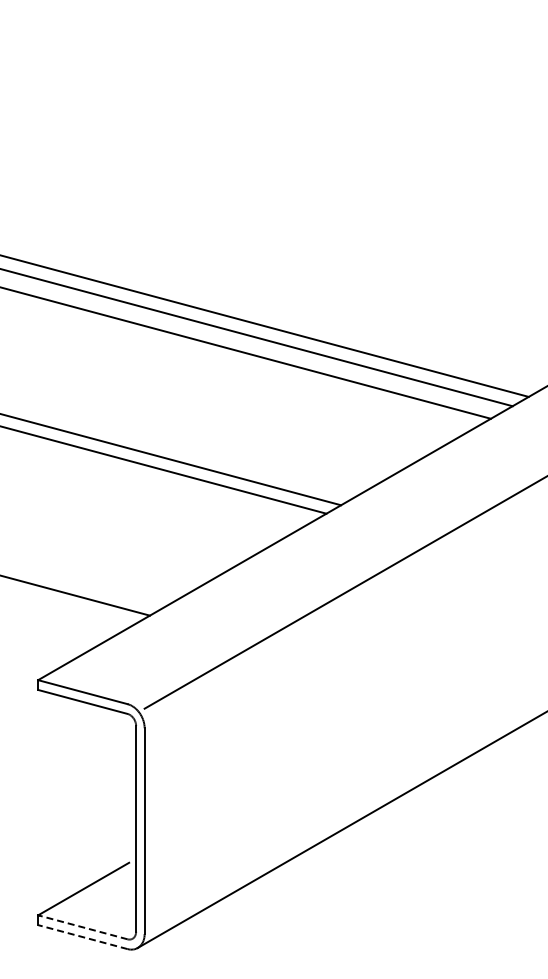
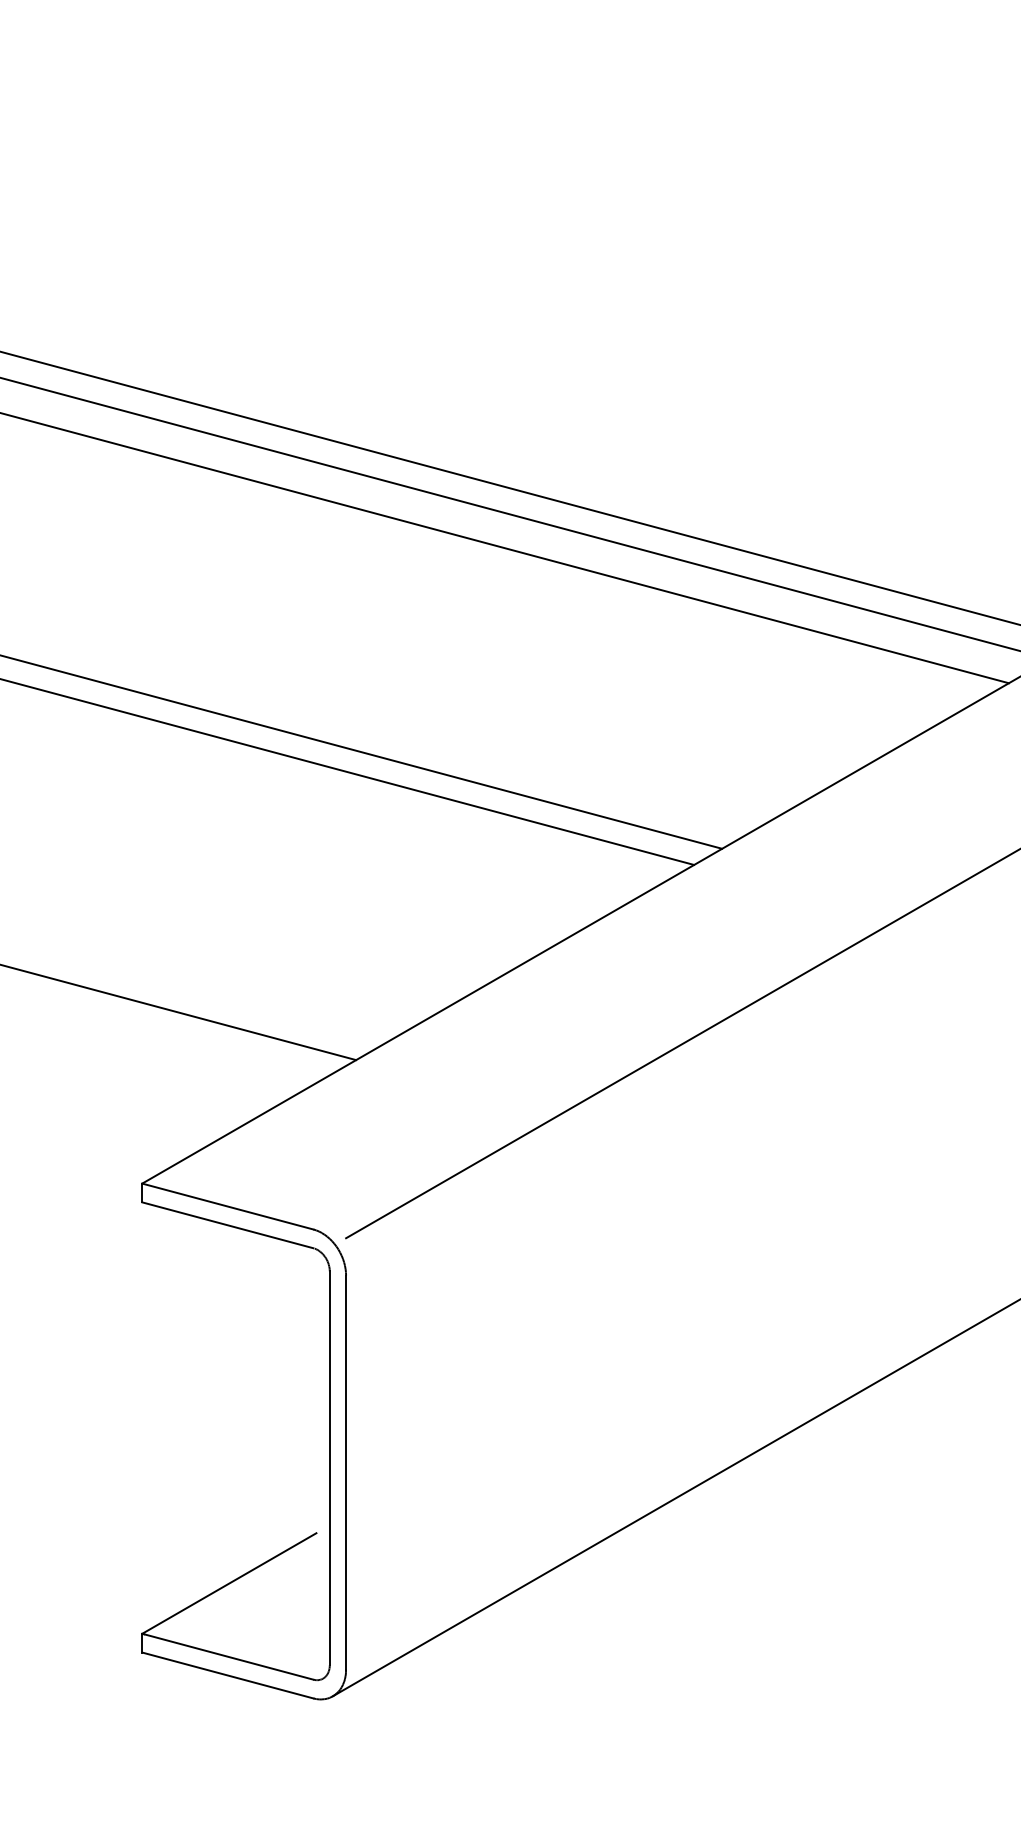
line: (83, 927) -> (229, 1657), dashed -> solid
line: (82, 936) -> (227, 1674), dashed -> solid

